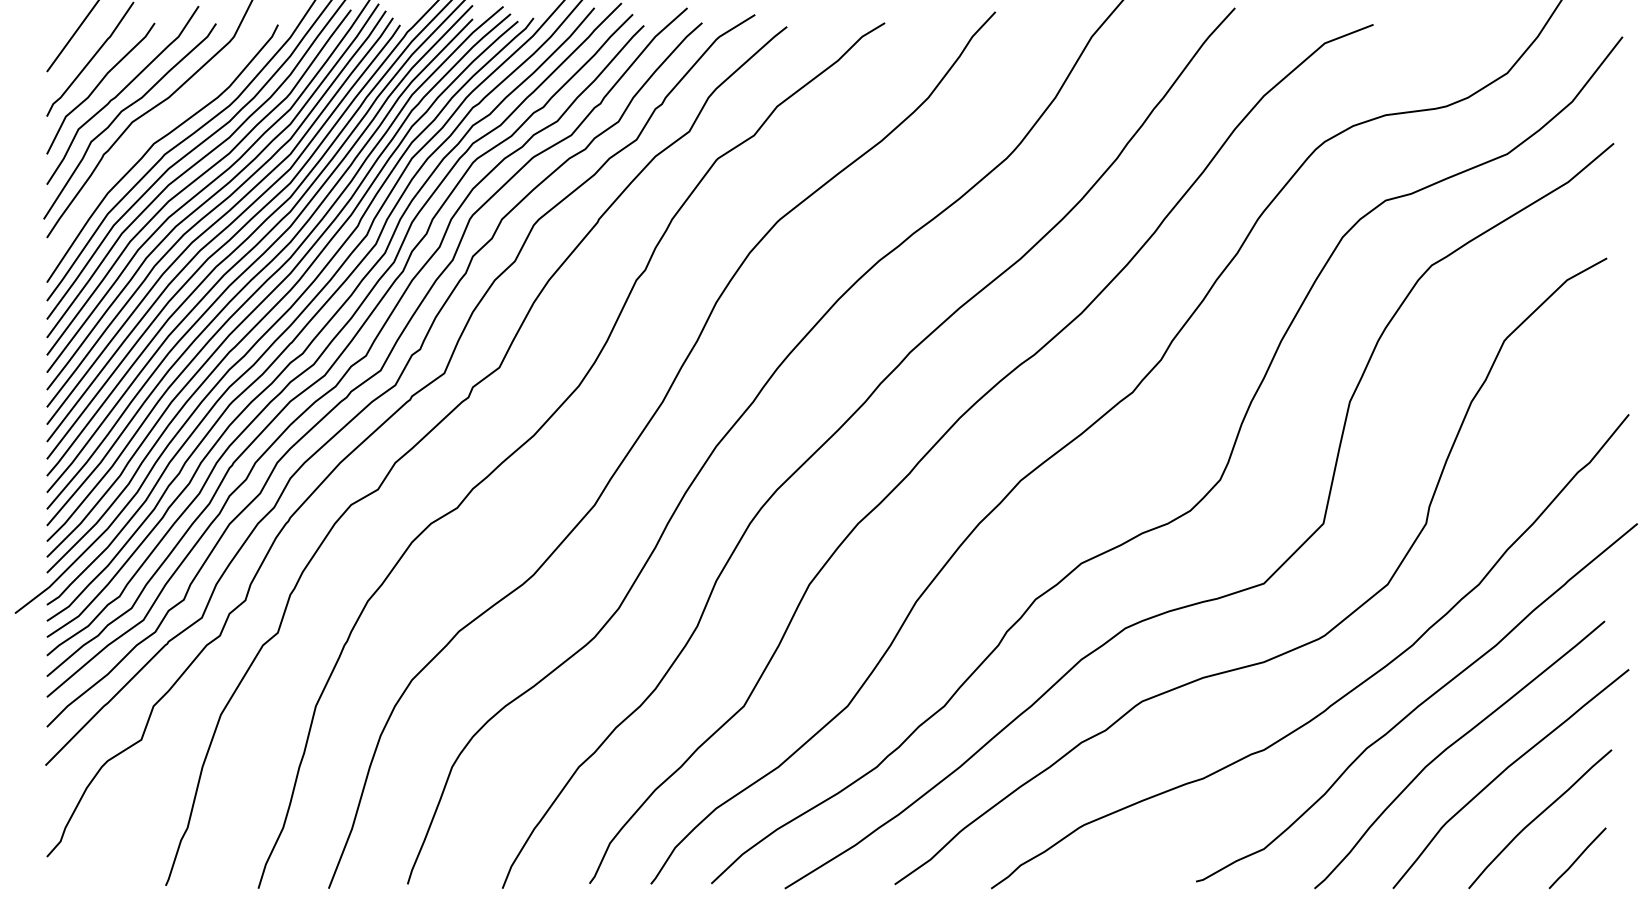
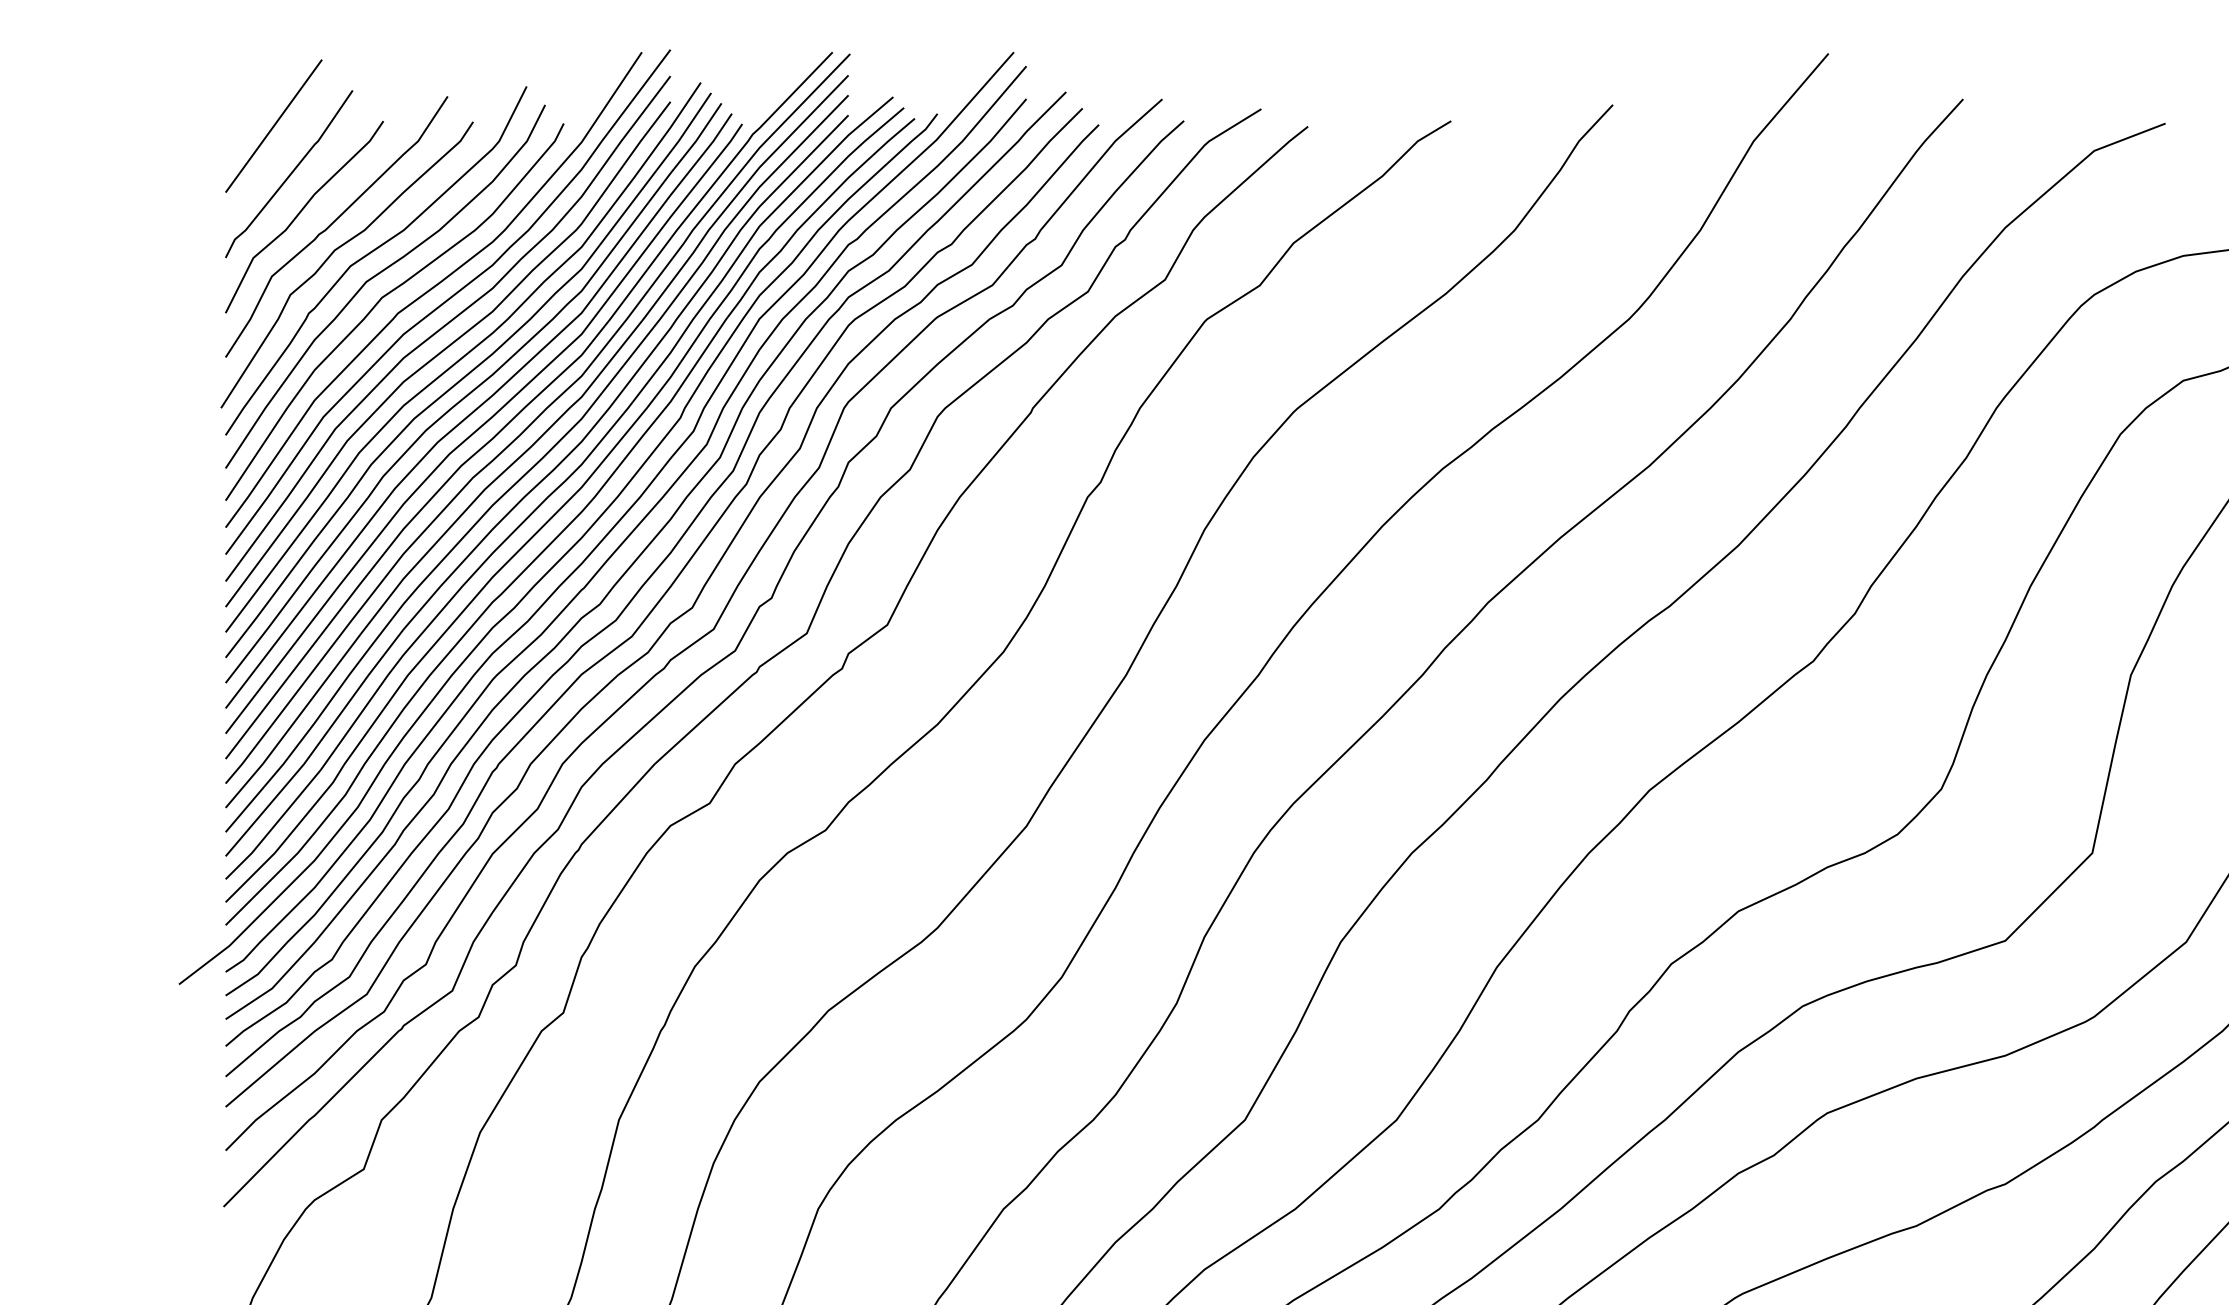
curve: (150, 129) -> (377, 276), added

